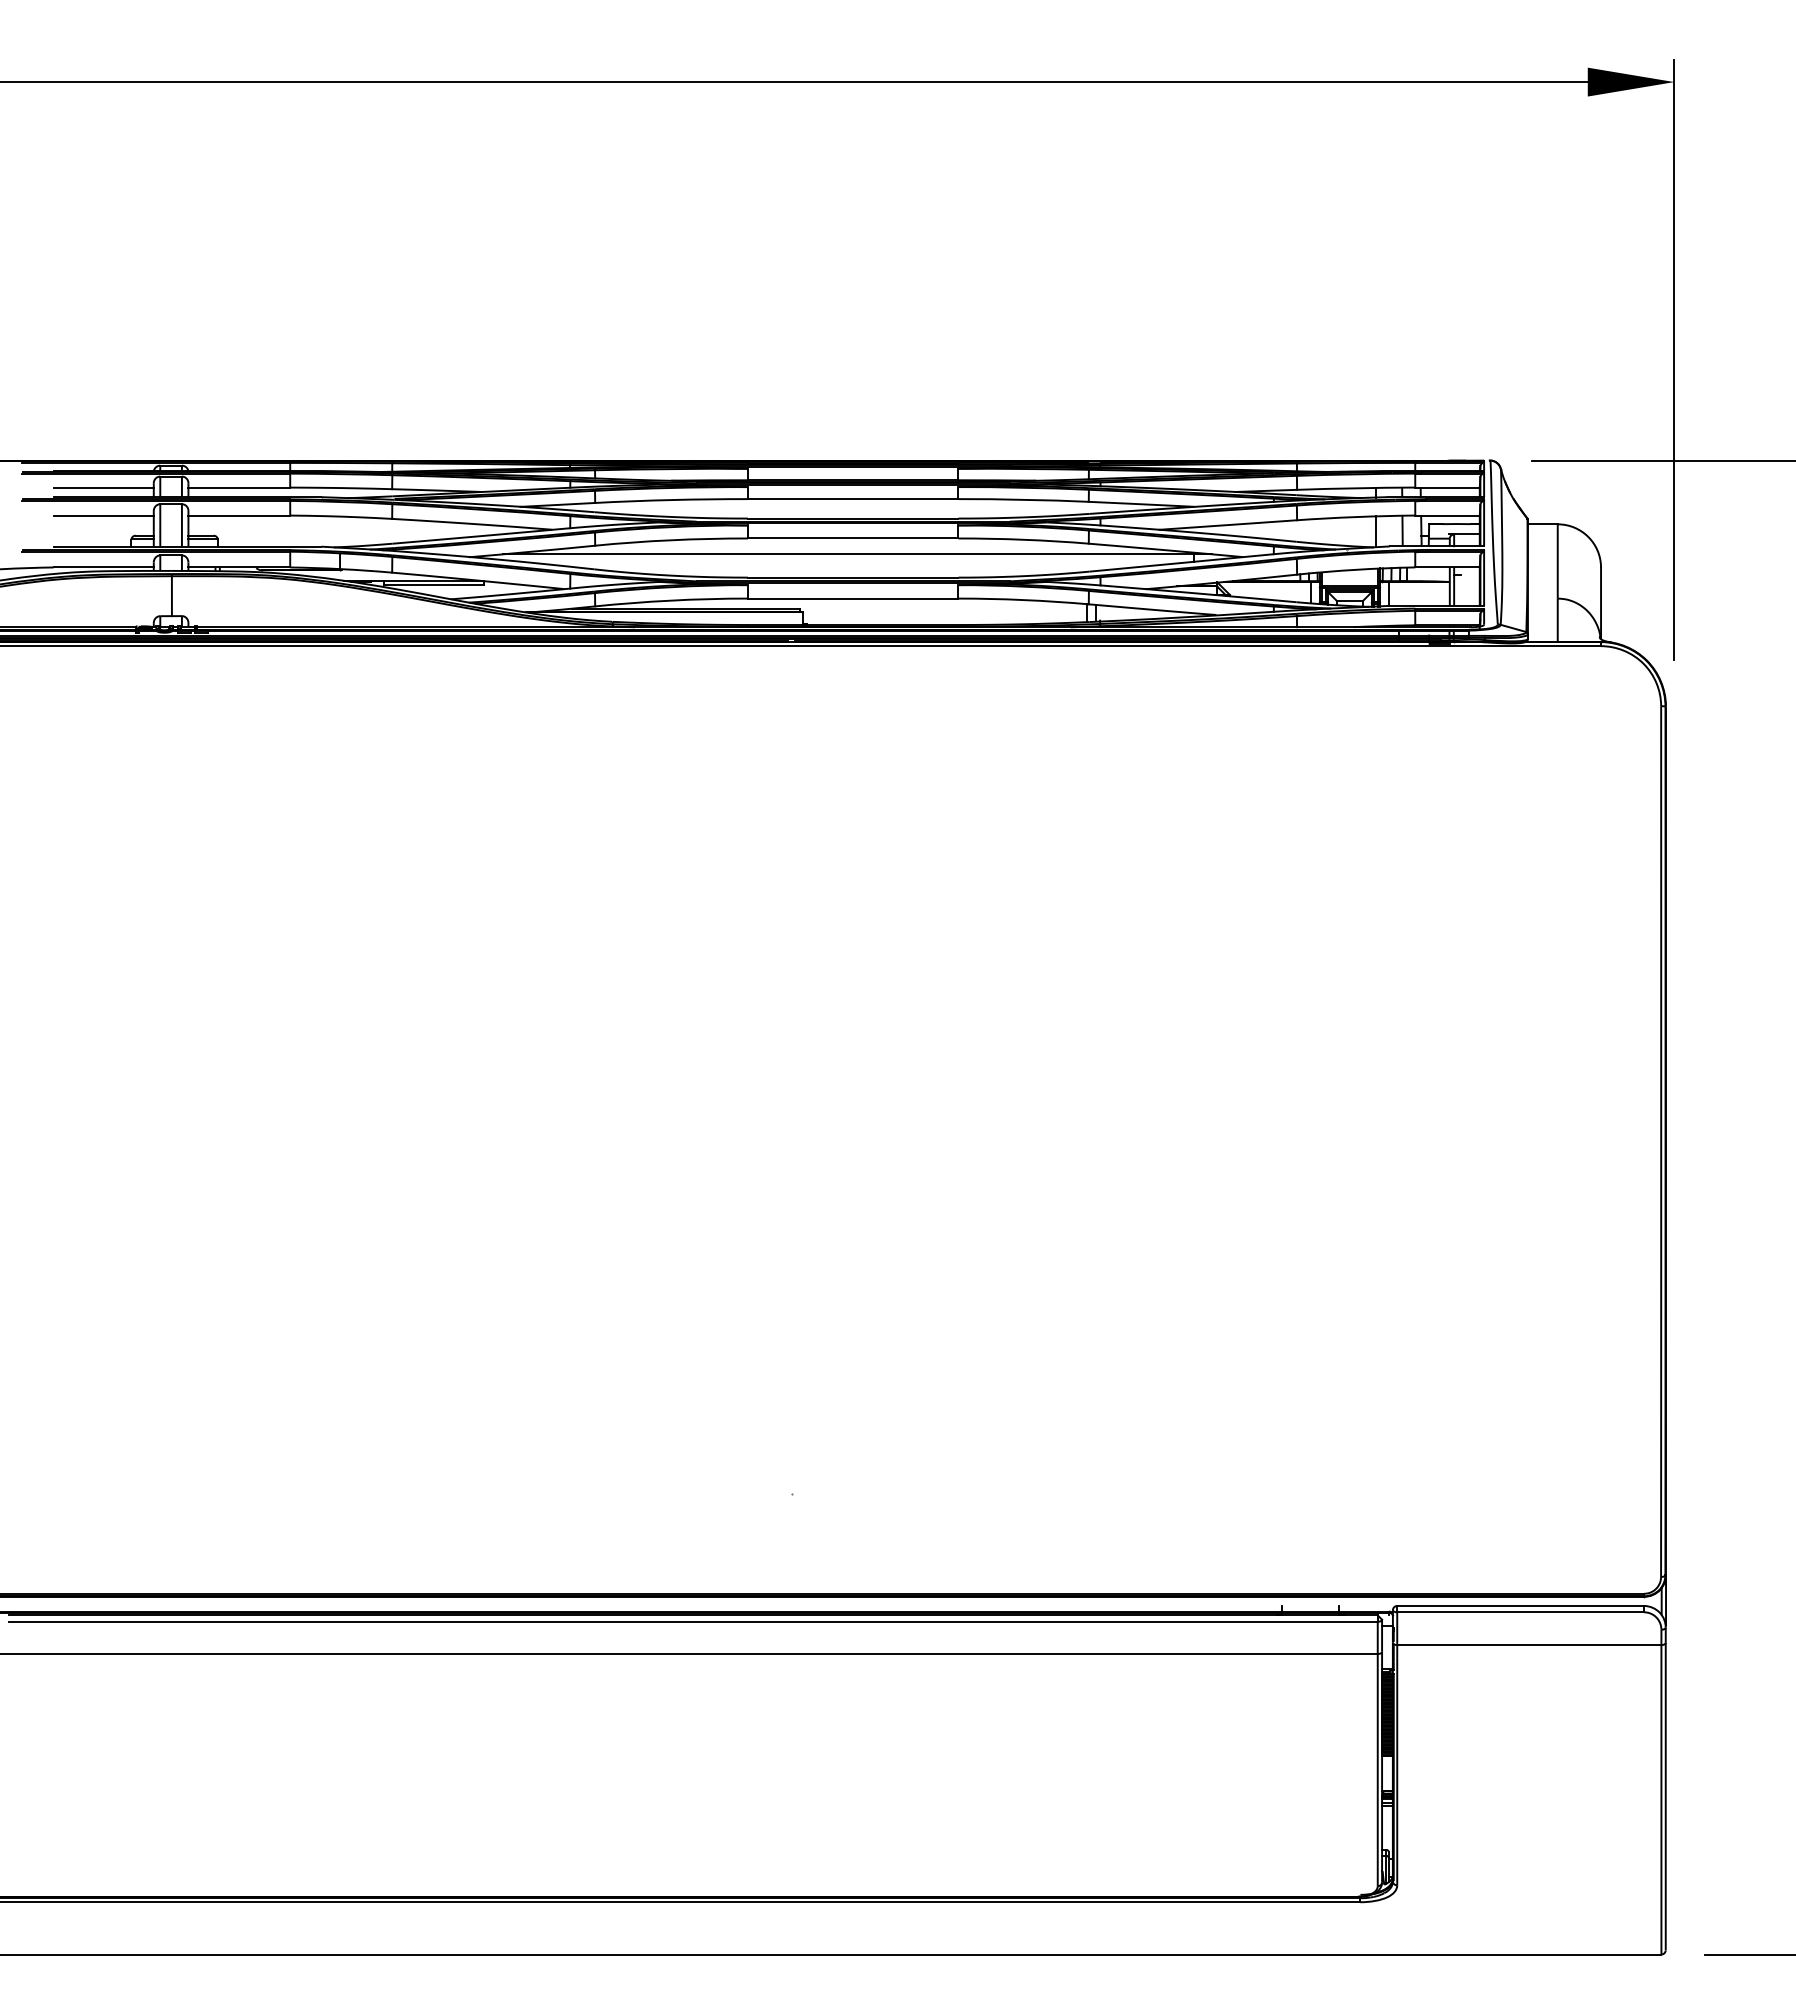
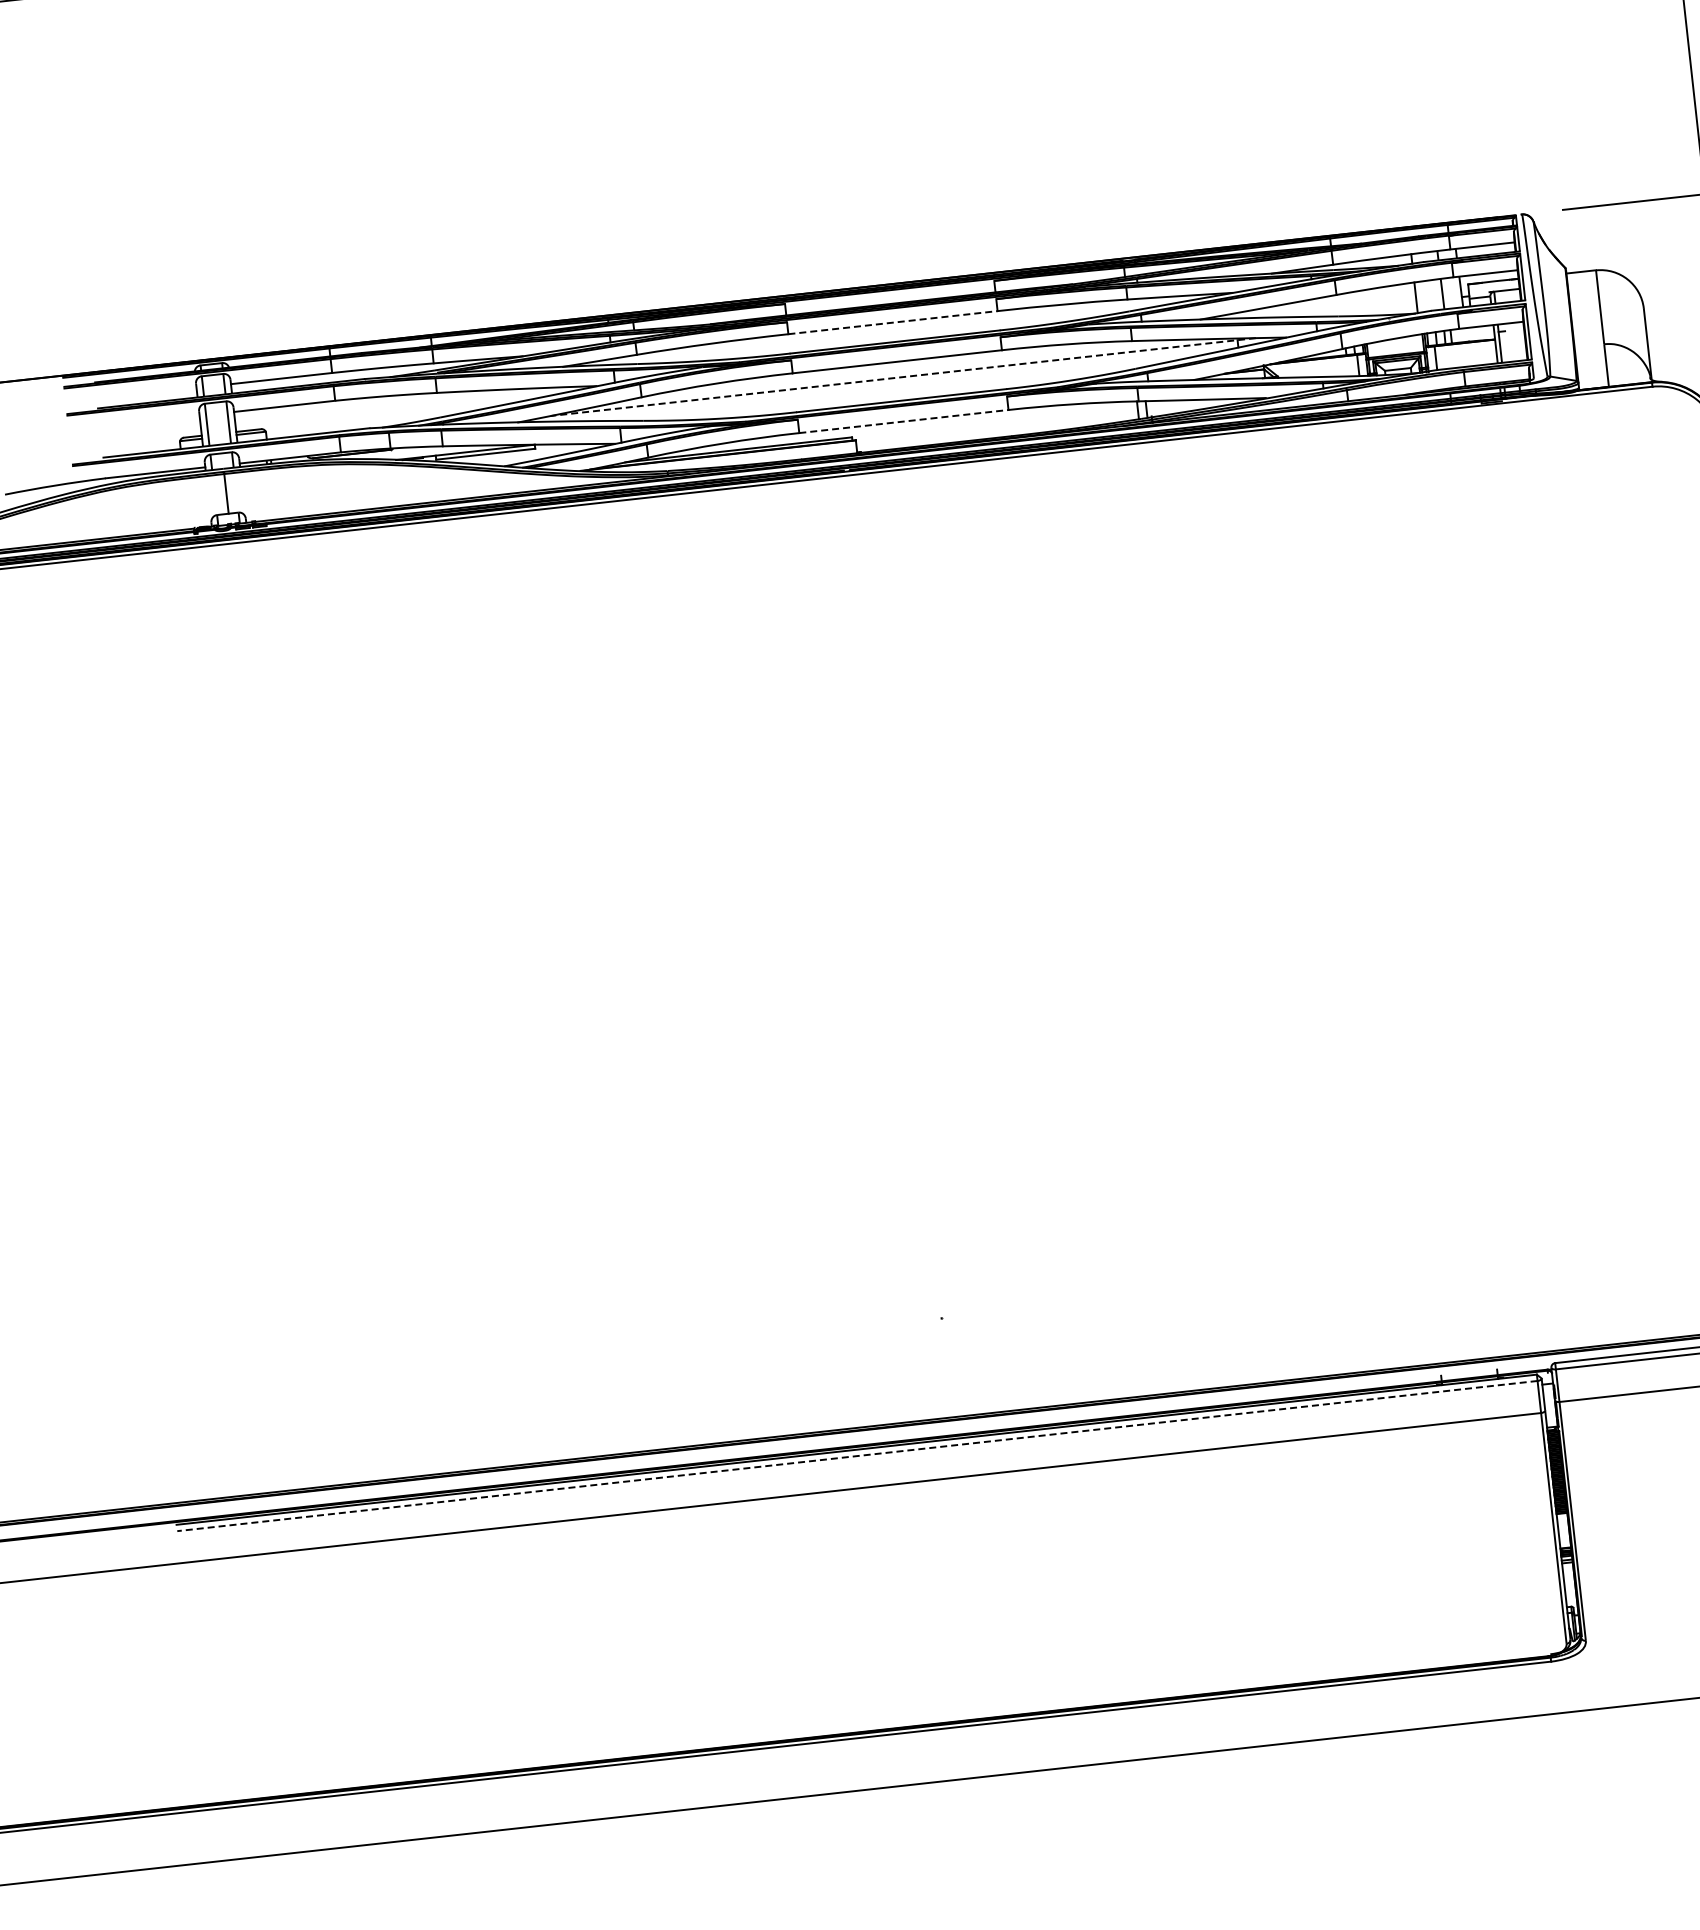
line: (103, 487) -> (146, 393), removed
line: (853, 499) -> (893, 323), solid -> dashed
line: (103, 515) -> (149, 421), removed
line: (857, 554) -> (903, 377), solid -> dashed
line: (853, 598) -> (904, 421), solid -> dashed
line: (692, 1621) -> (856, 1455), solid -> dashed

